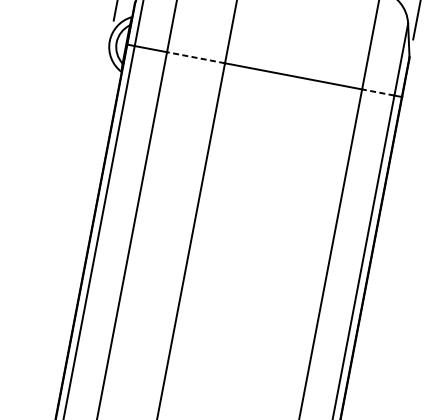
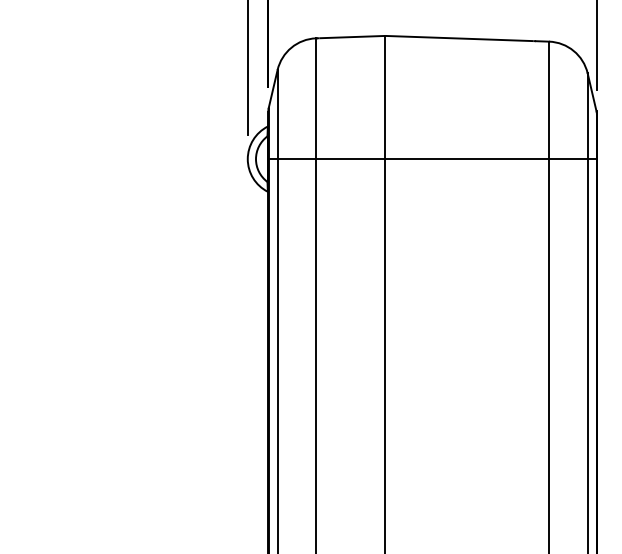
line: (195, 57) -> (350, 159), dashed -> solid
line: (377, 92) -> (567, 159), dashed -> solid

